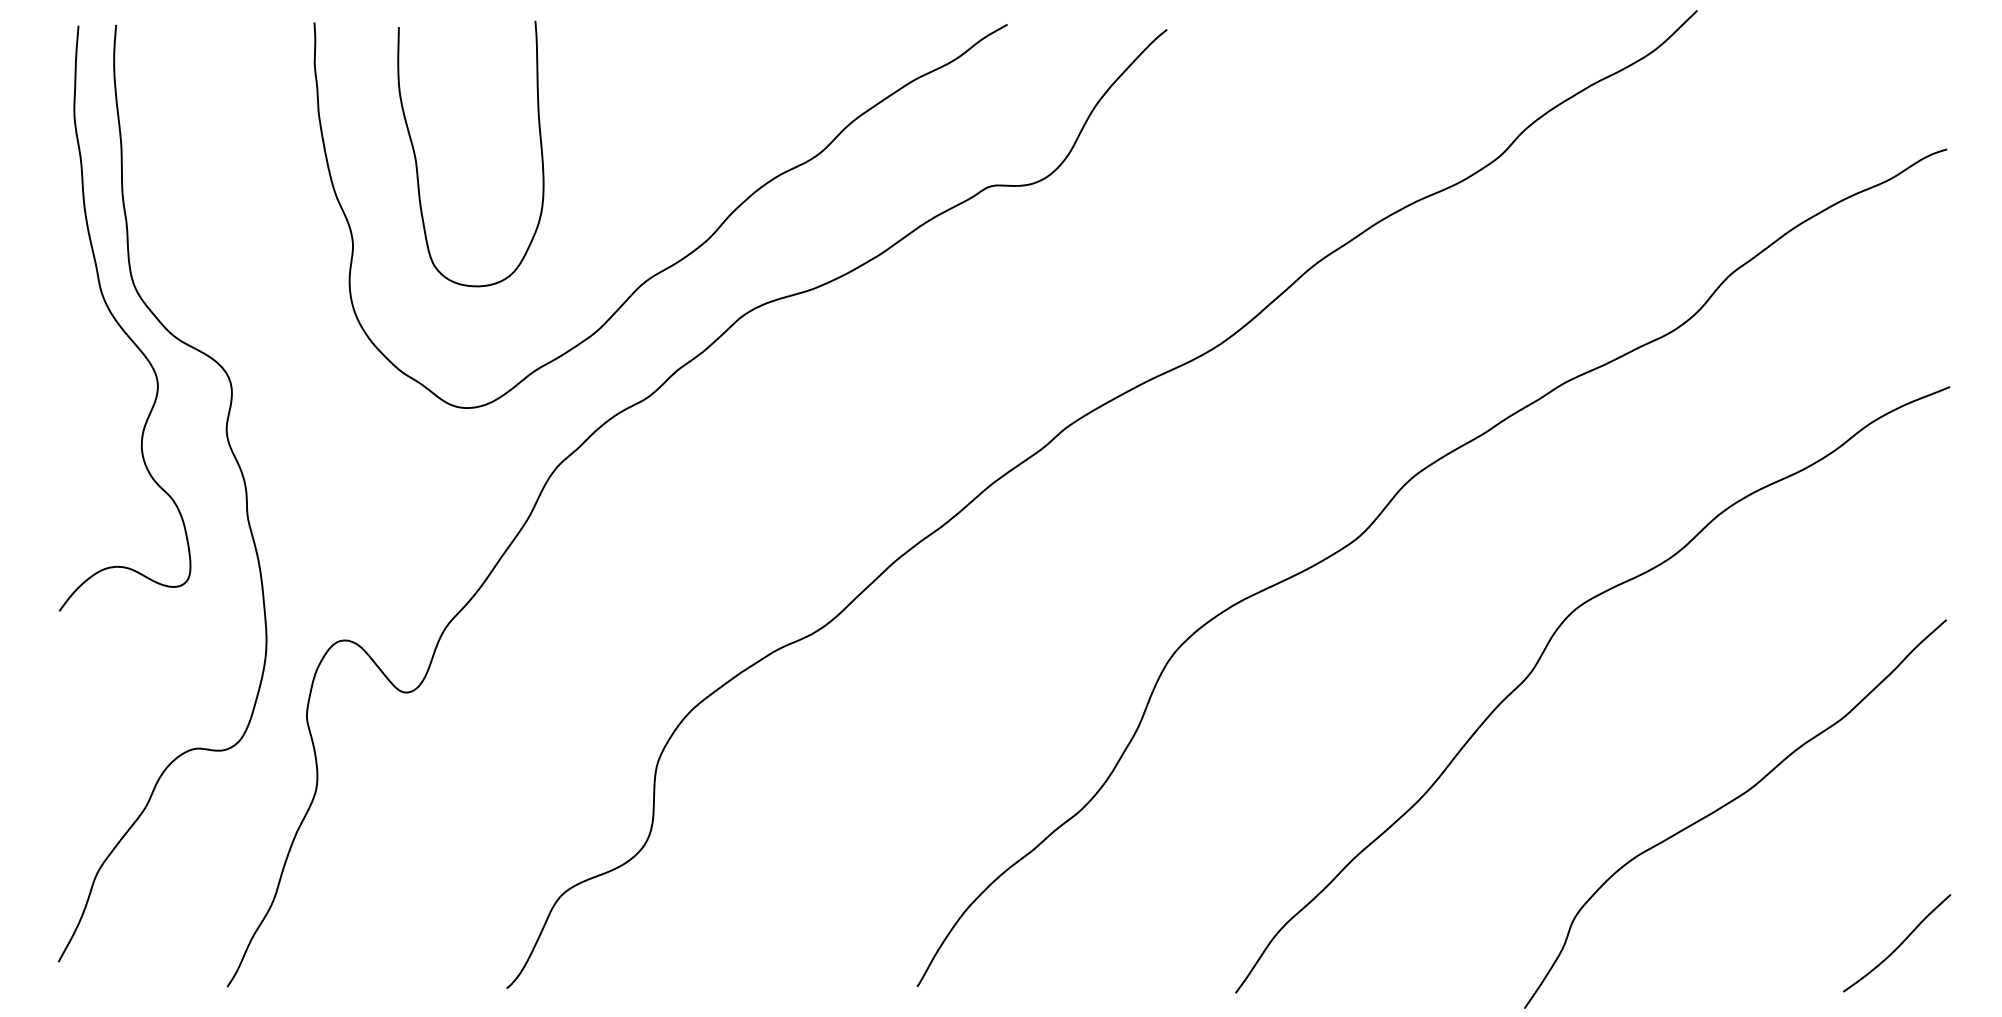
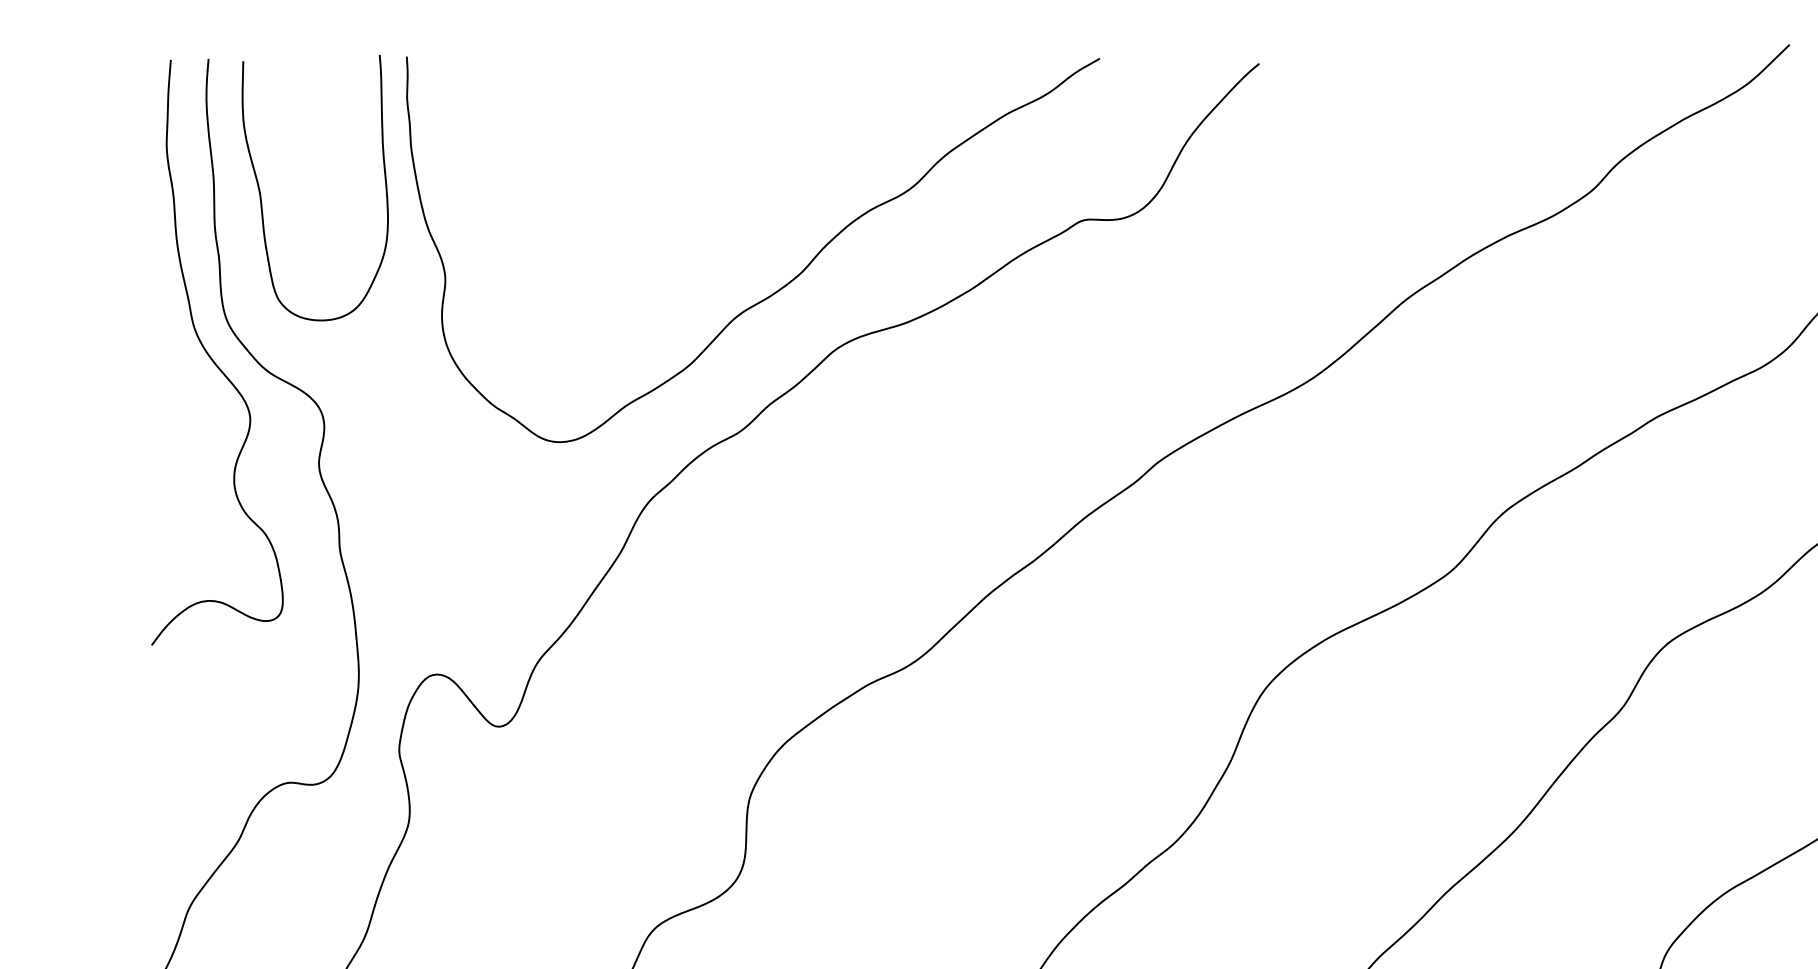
curve: (417, 163) -> (261, 197), moved

